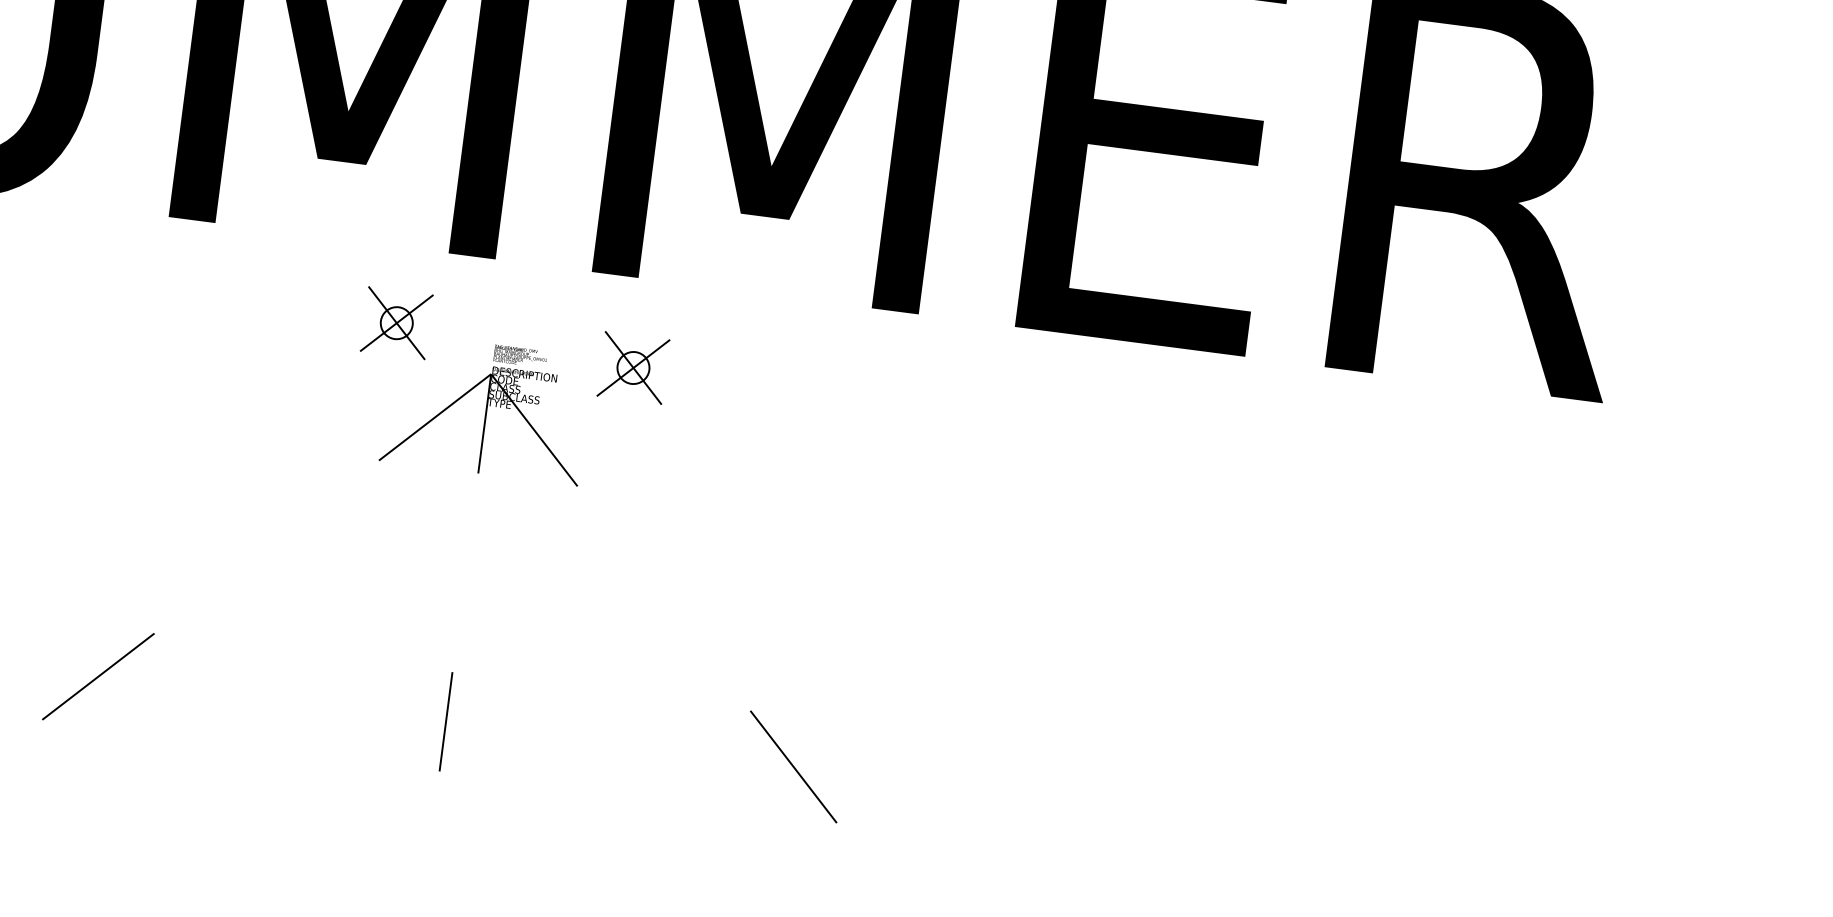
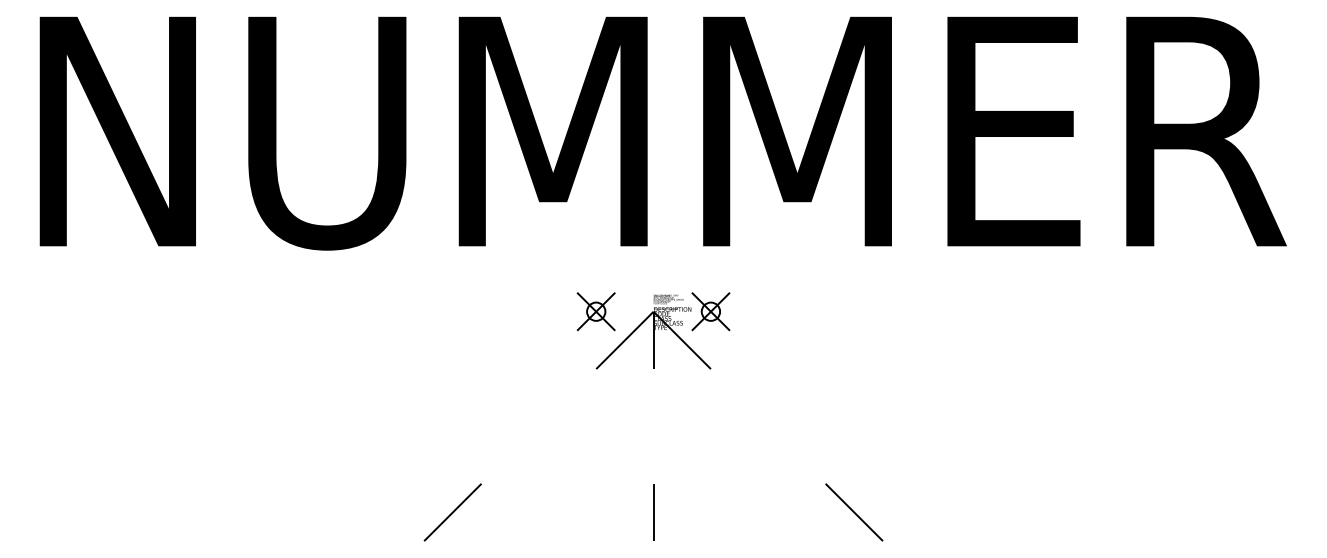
part: (395, 322) -> (595, 311), moved
part: (632, 367) -> (710, 311), moved

